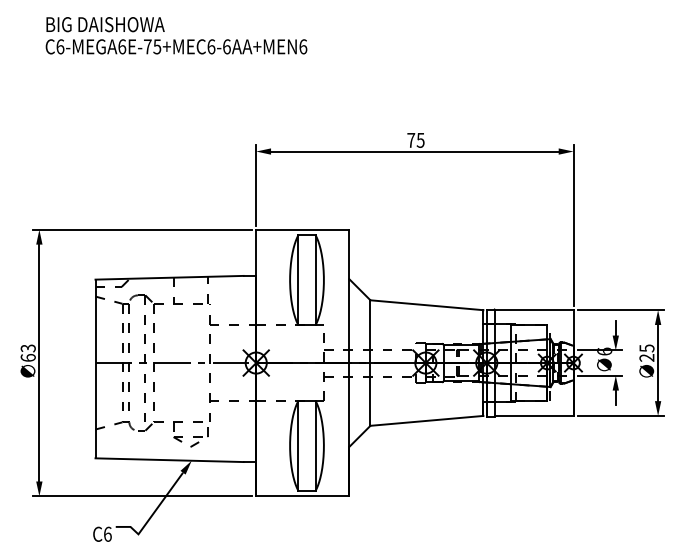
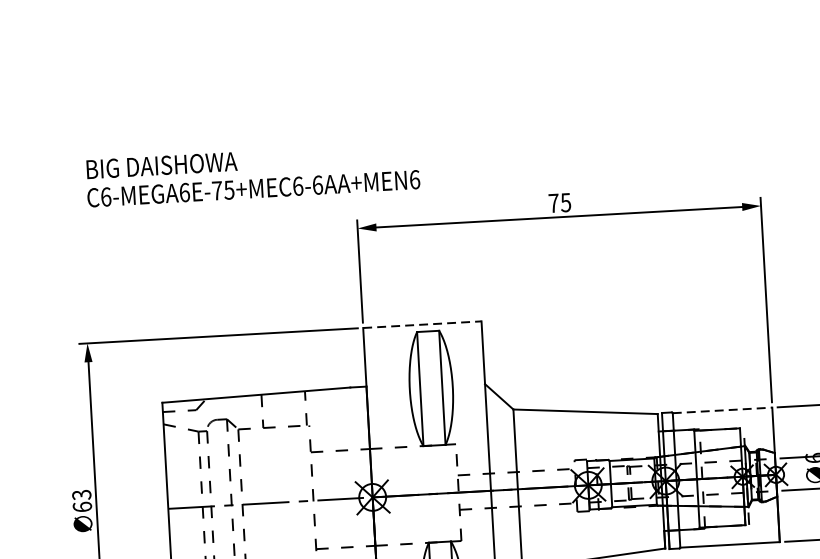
text: (176, 35) -> (252, 174), moved
line: (302, 229) -> (421, 324), solid -> dashed
line: (534, 310) -> (722, 410), solid -> dashed

